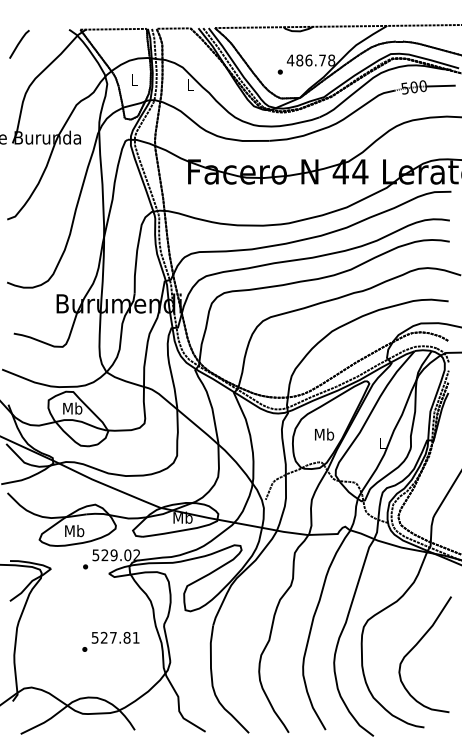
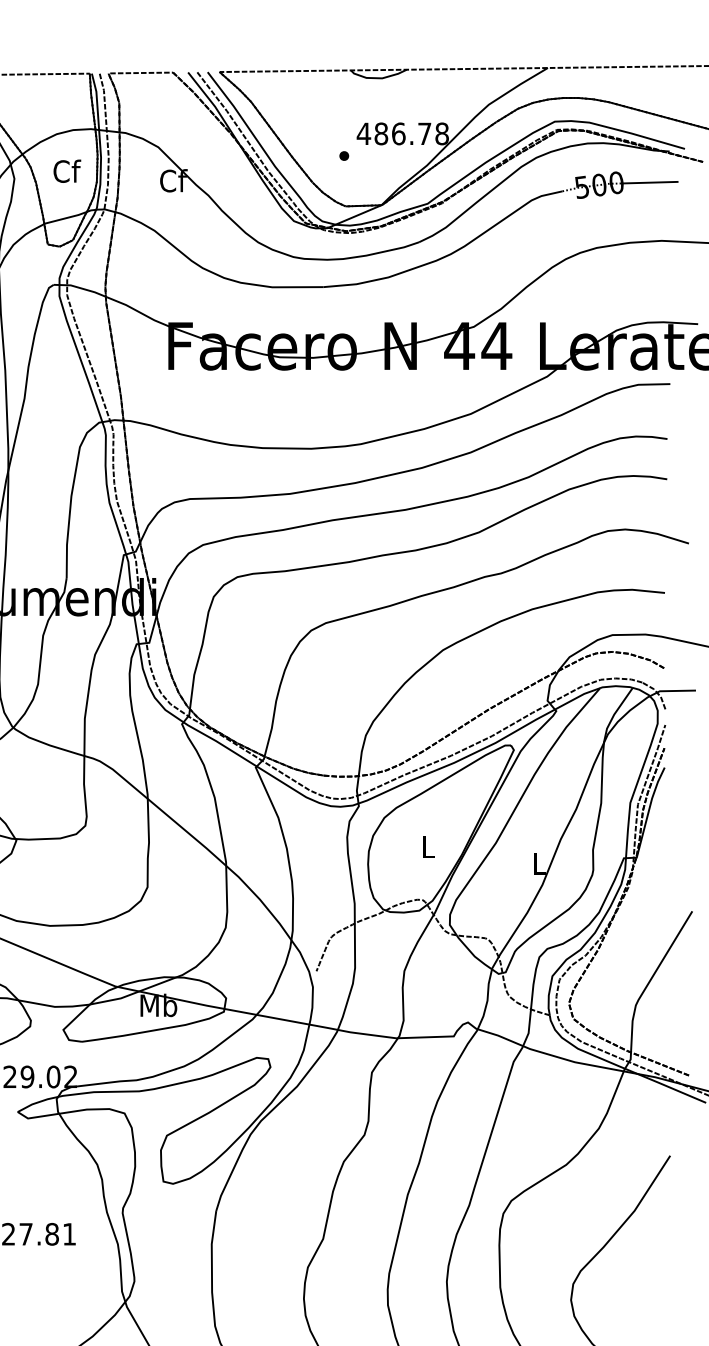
text: (134, 80) -> (66, 172), L -> Cf
text: (190, 85) -> (173, 181), L -> Cf
text: (324, 434) -> (428, 846), Mb -> L

